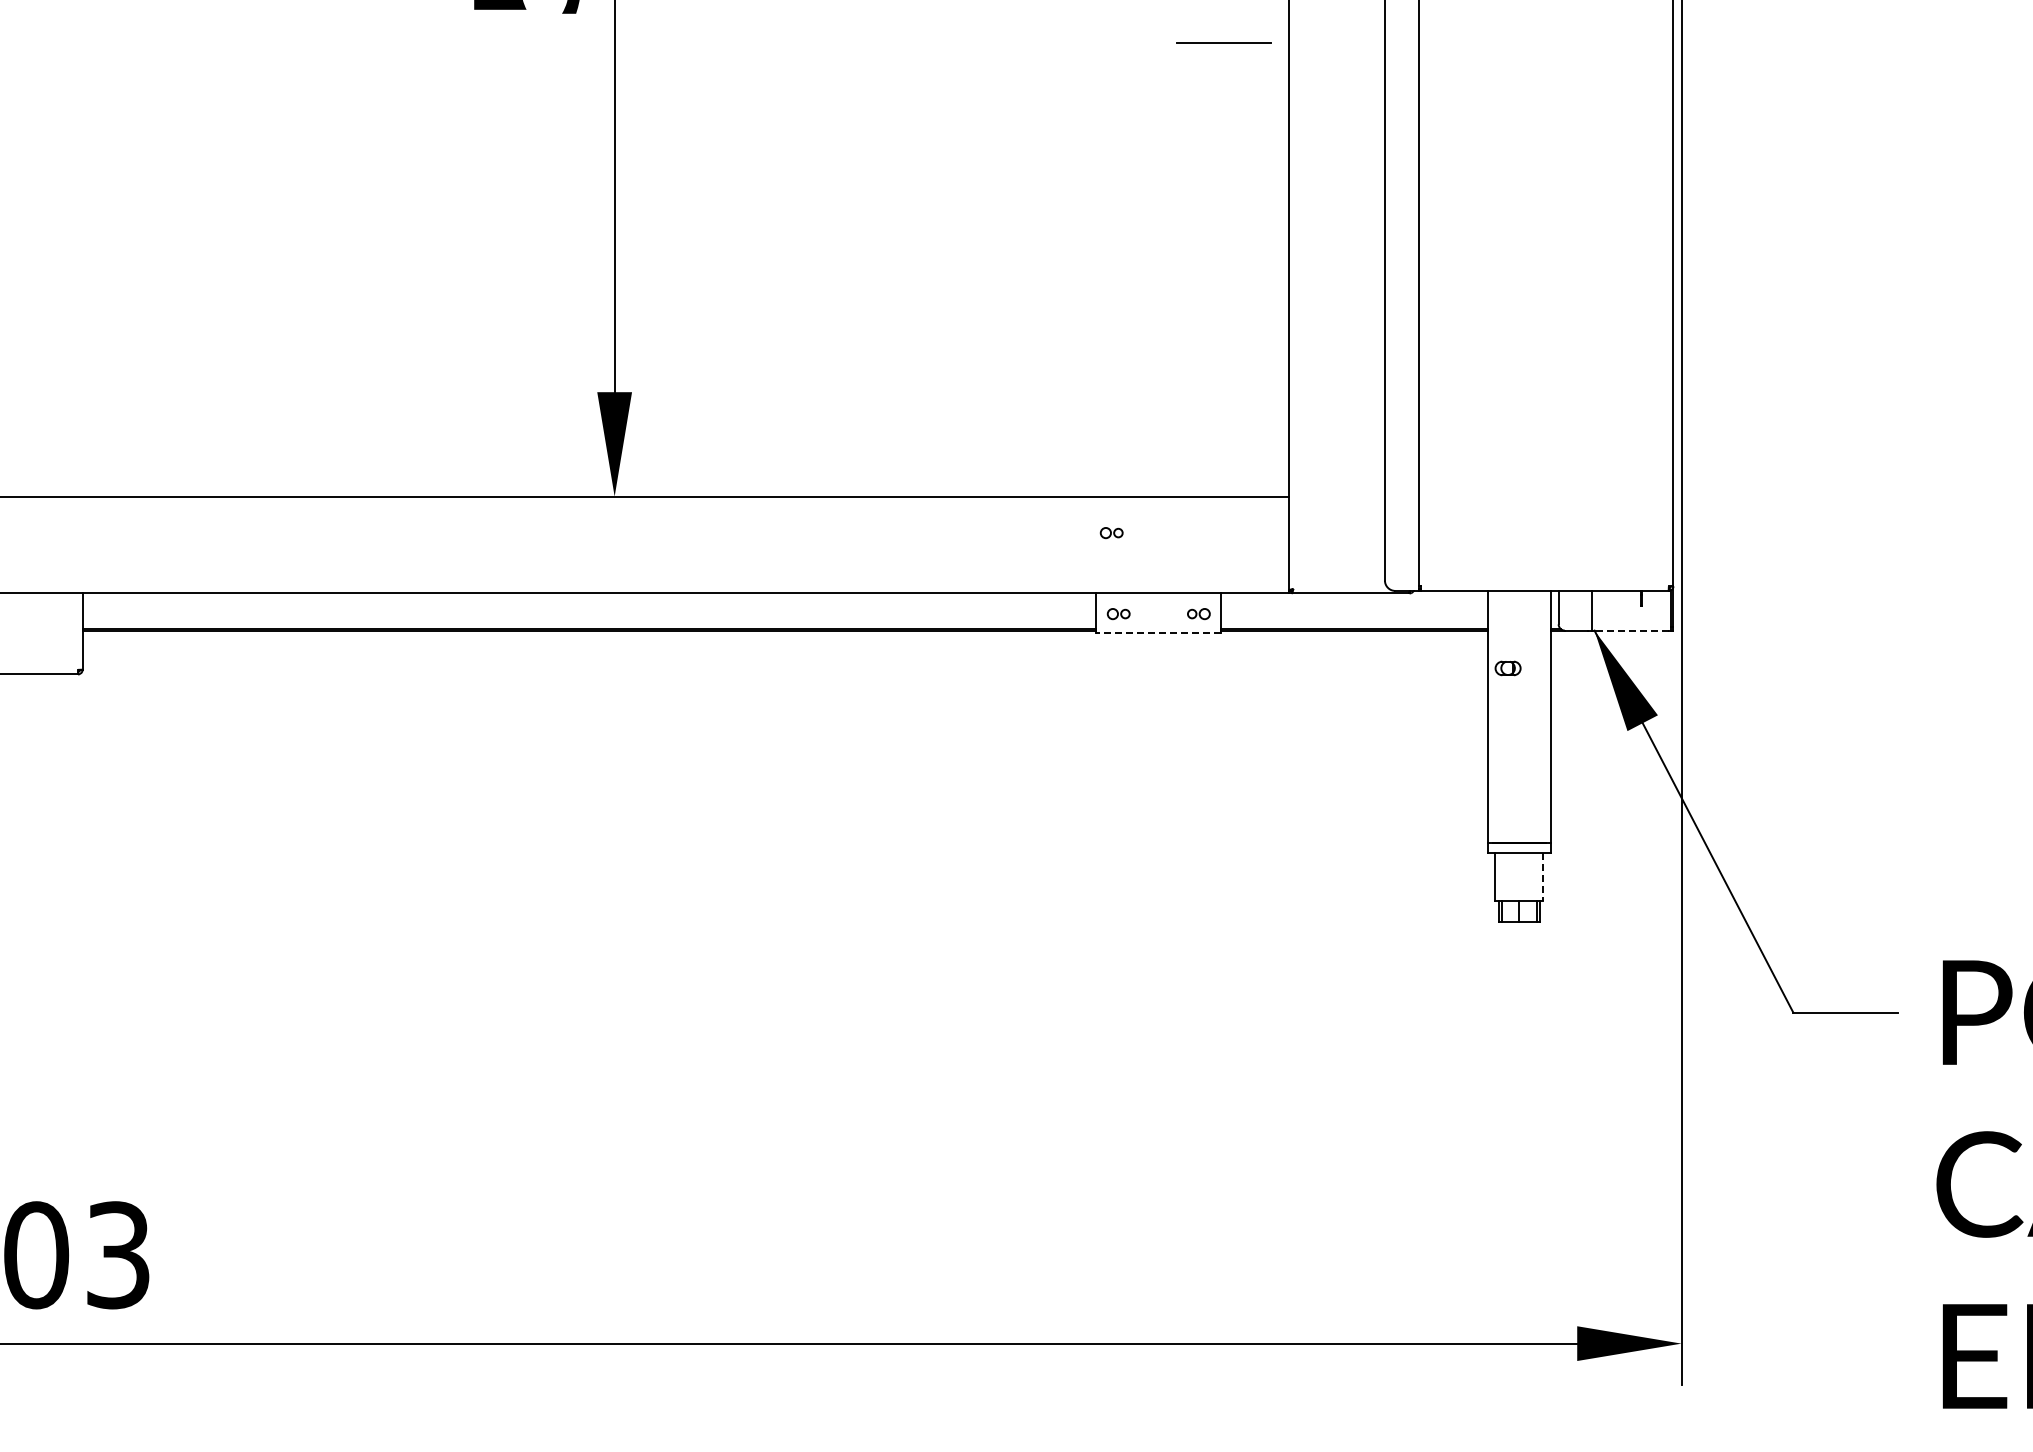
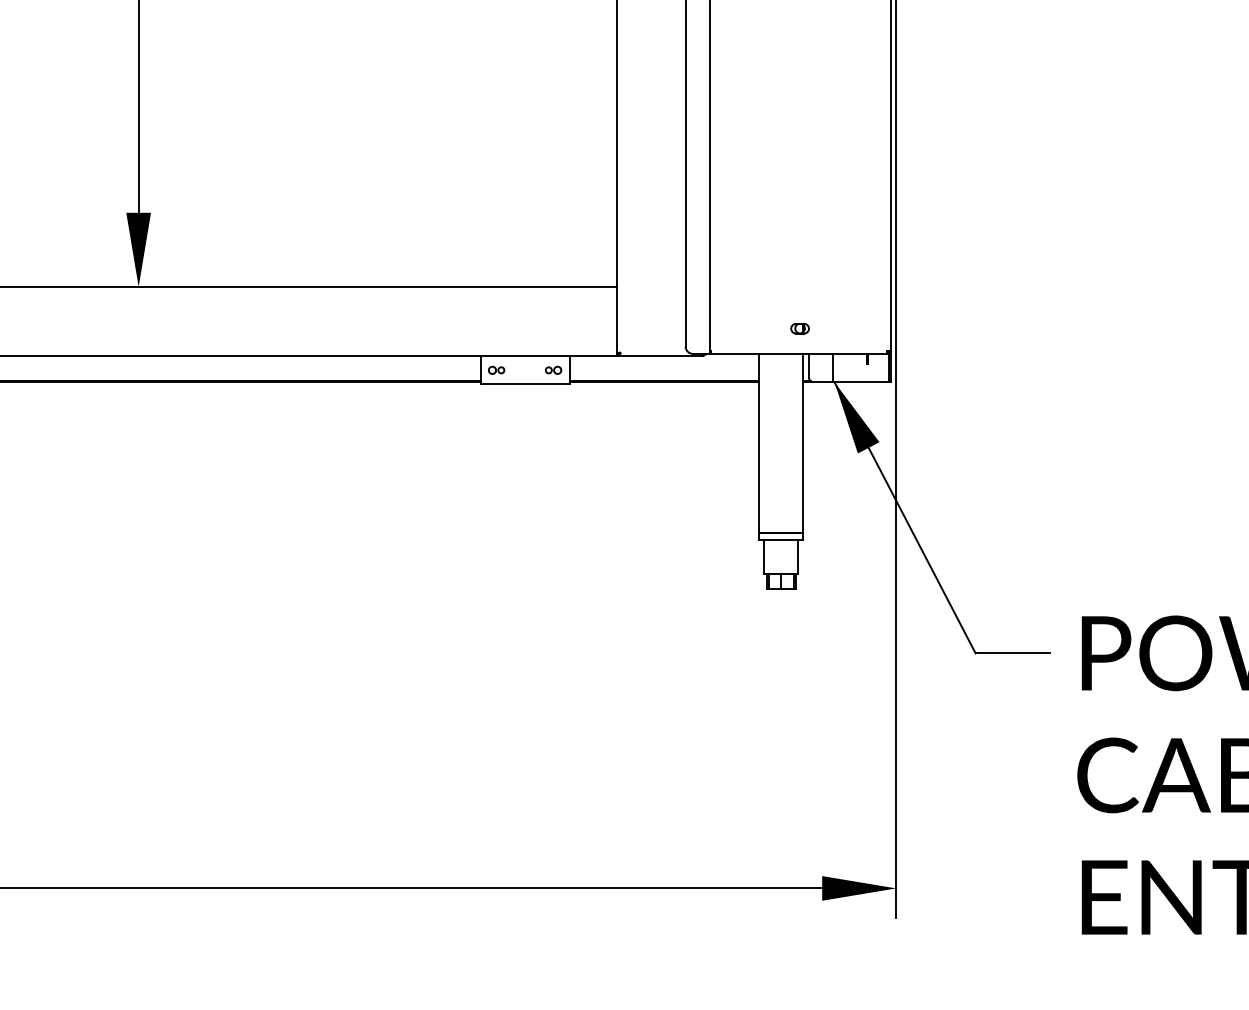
part: (1111, 533) -> (491, 313), removed
line: (1631, 630) -> (860, 382), dashed -> solid
line: (1158, 633) -> (524, 384), dashed -> solid
part: (1507, 668) -> (799, 328), moved
line: (1543, 877) -> (798, 557), dashed -> solid

